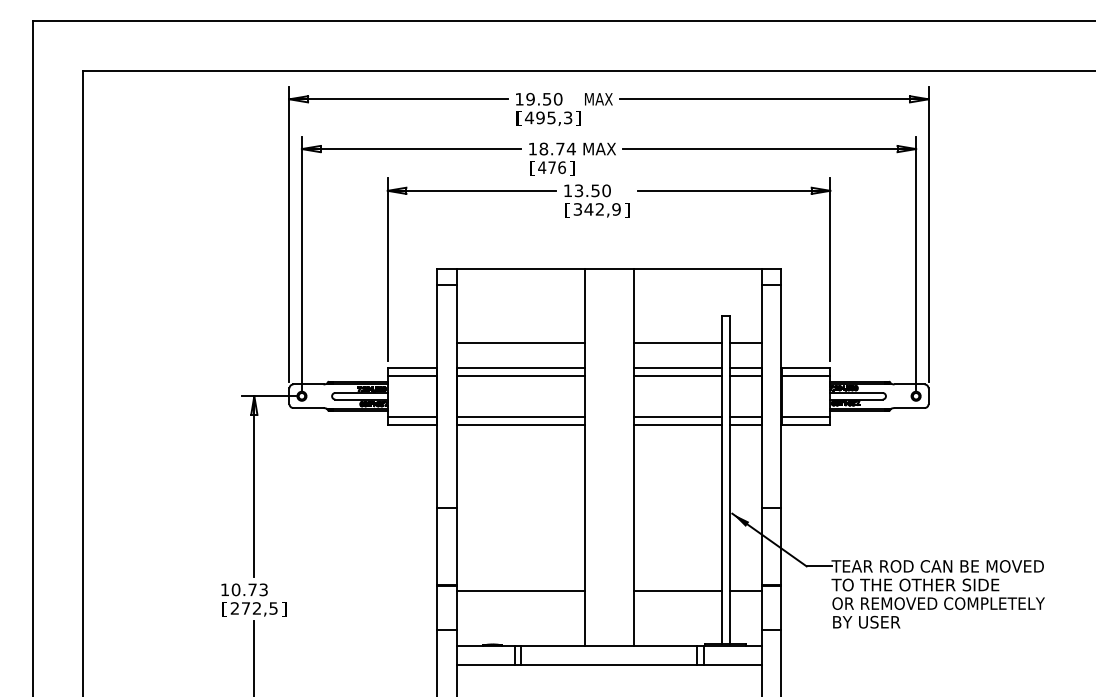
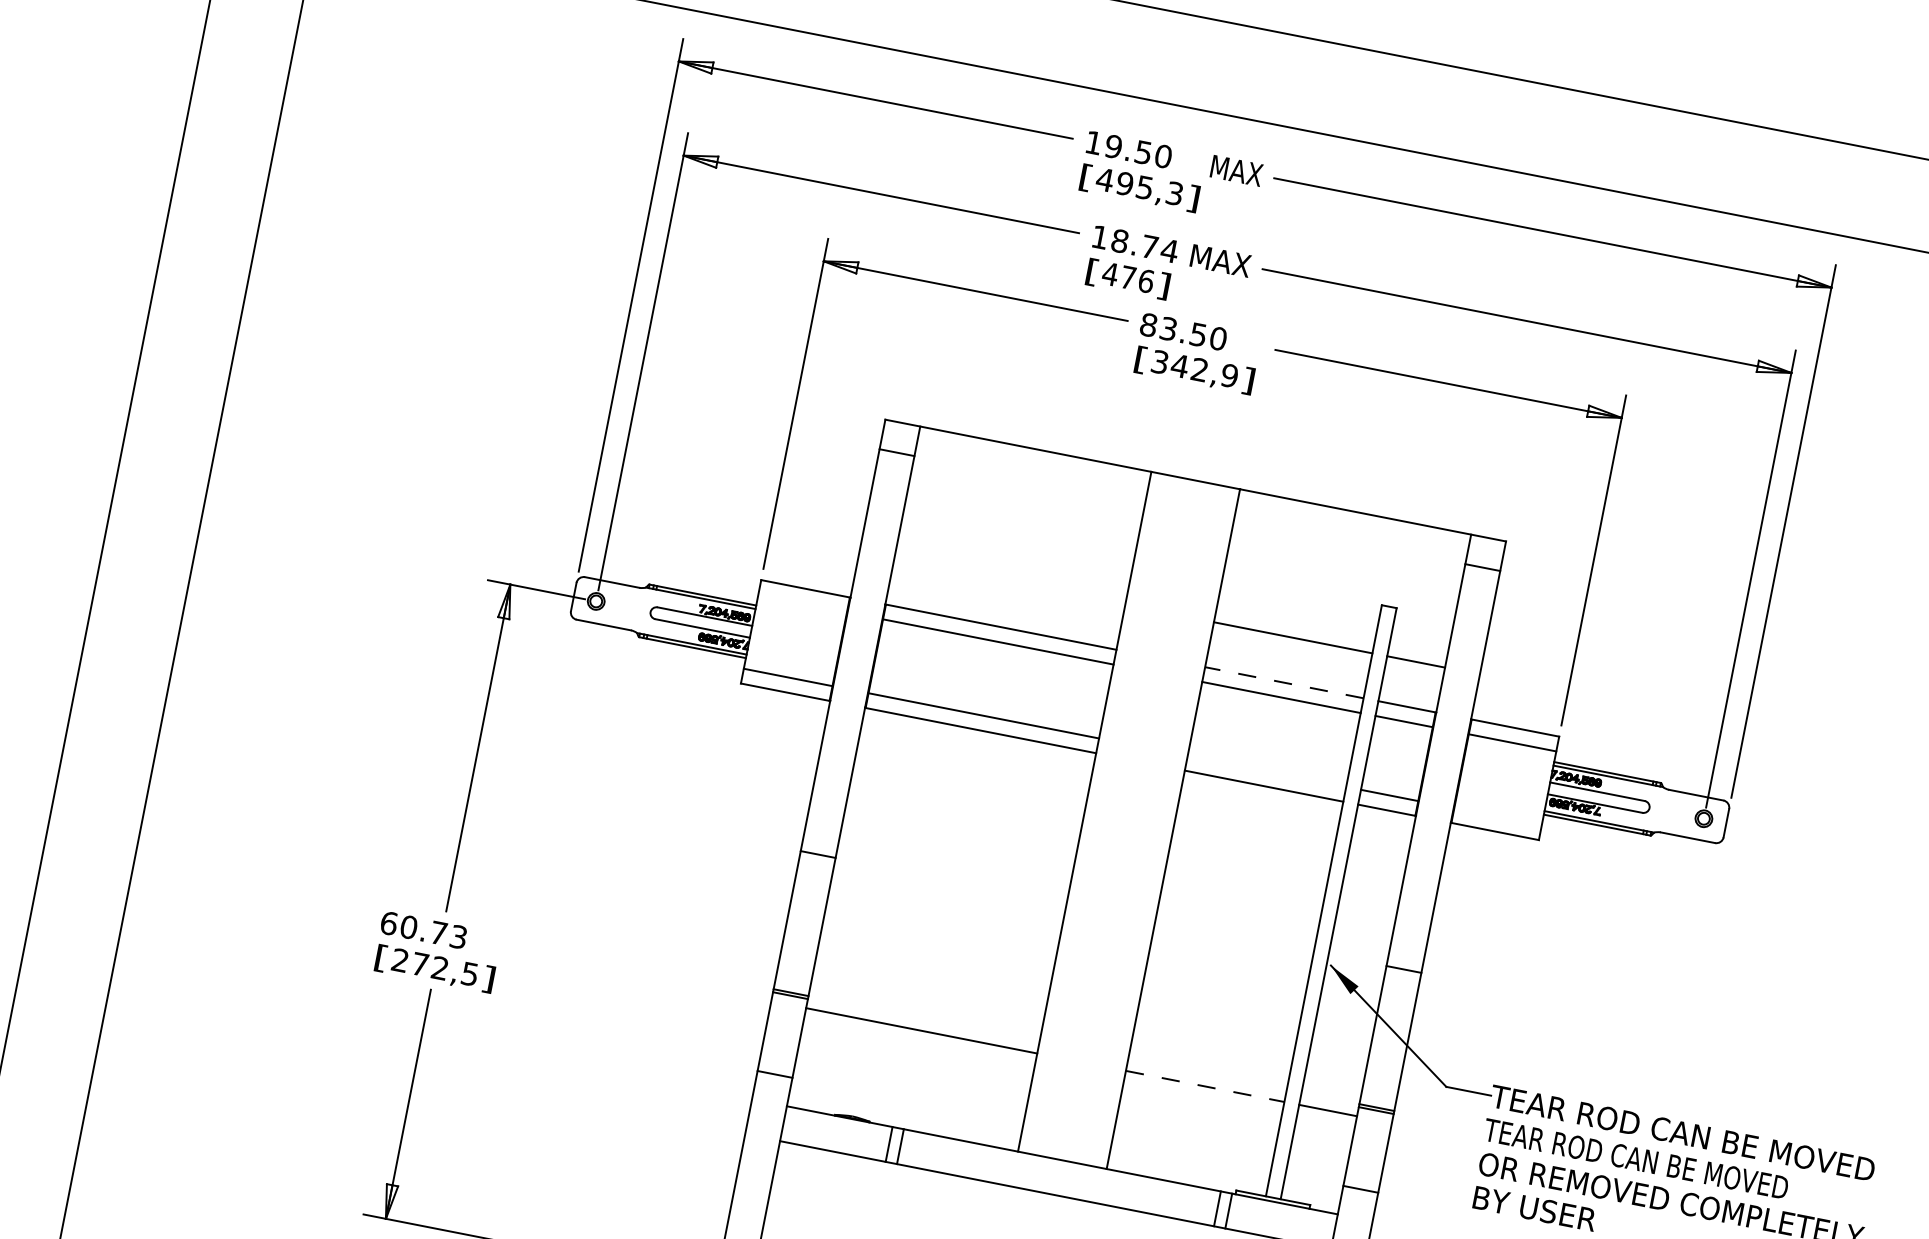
text: (567, 190) -> (1147, 324), 13.50 -> 83.50
line: (520, 342) -> (1009, 581), removed
line: (677, 367) -> (1283, 682), solid -> dashed
line: (411, 375) -> (801, 602), removed
line: (677, 416) -> (1266, 770), removed
line: (805, 416) -> (1497, 816), removed
text: (916, 584) -> (1637, 1158), TO THE OTHER SIDE -> TEAR ROD CAN BE MOVED
text: (224, 589) -> (388, 922), 10.73 -> 60.73
line: (677, 591) -> (1204, 1086), solid -> dashed

